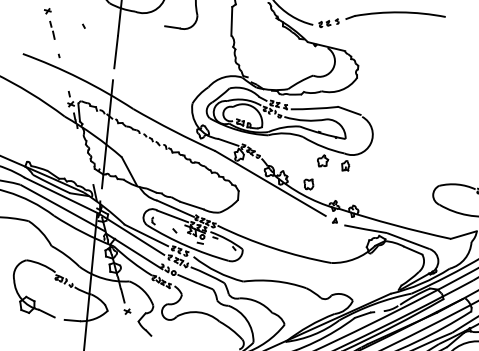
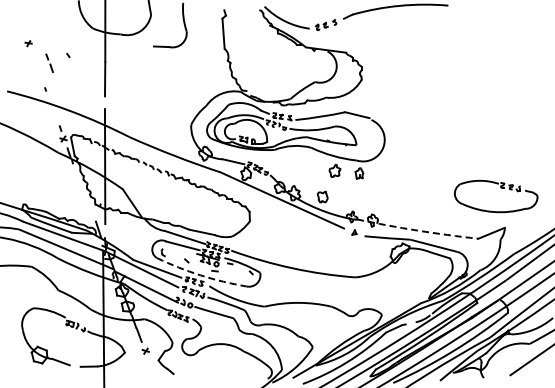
line: (52, 30) -> (49, 63), moved
arc: (394, 225) -> (417, 230), solid -> dashed
arc: (186, 245) -> (200, 275), solid -> dashed

